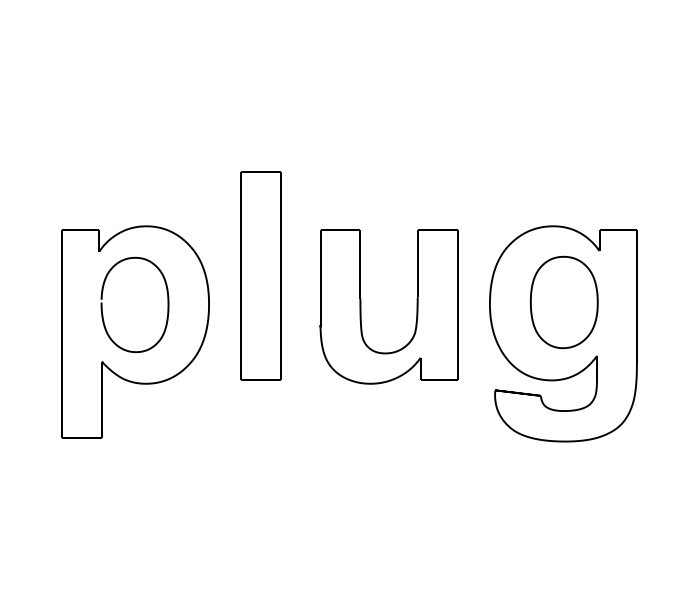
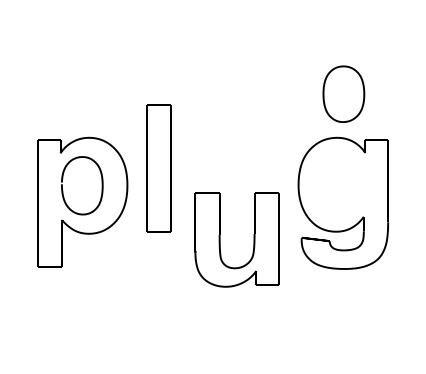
part: (563, 301) -> (343, 93), moved
part: (361, 306) -> (220, 239), moved

